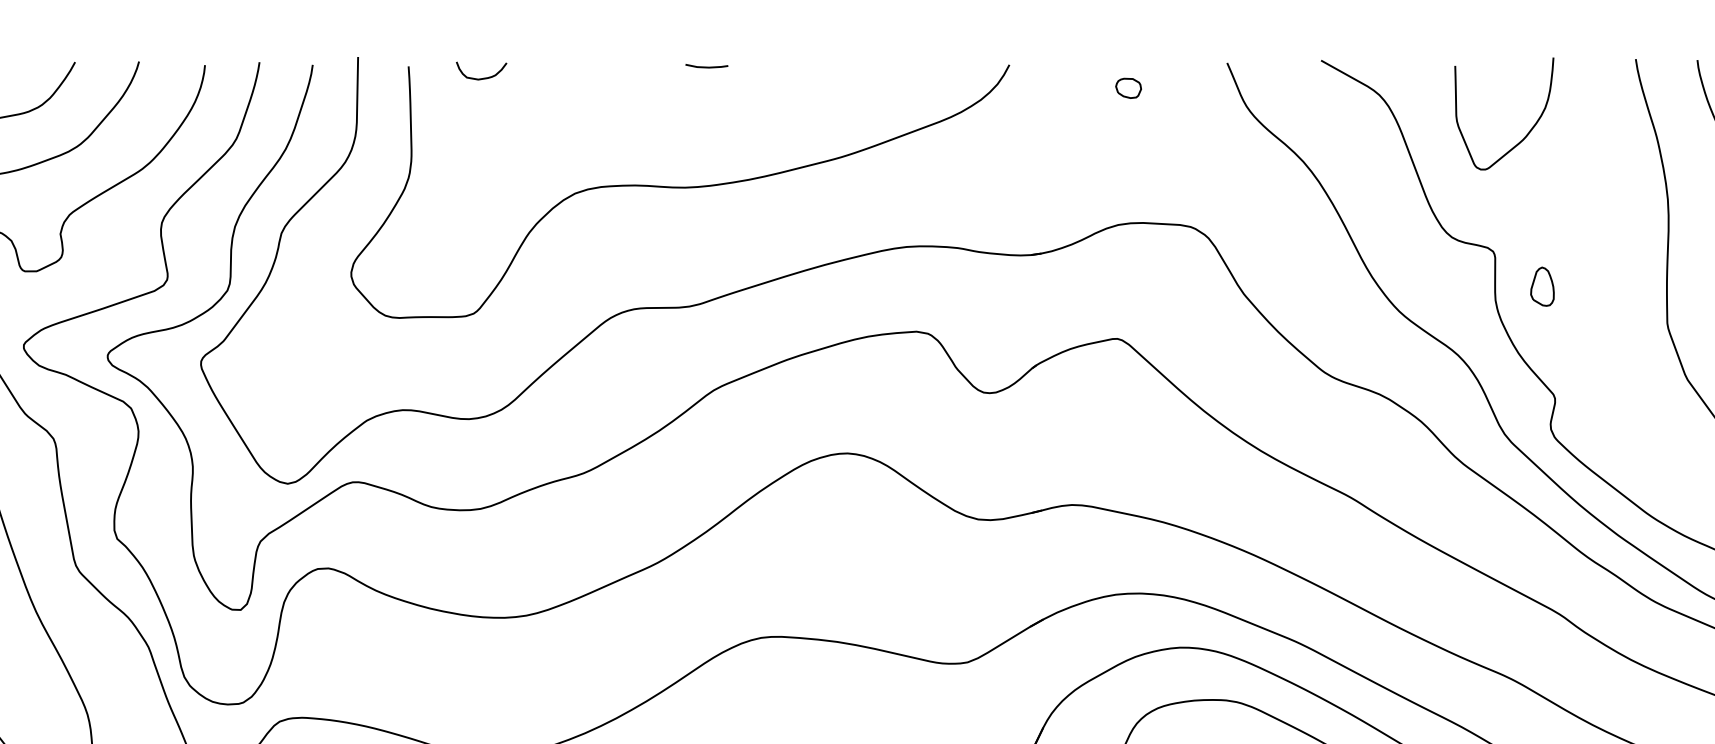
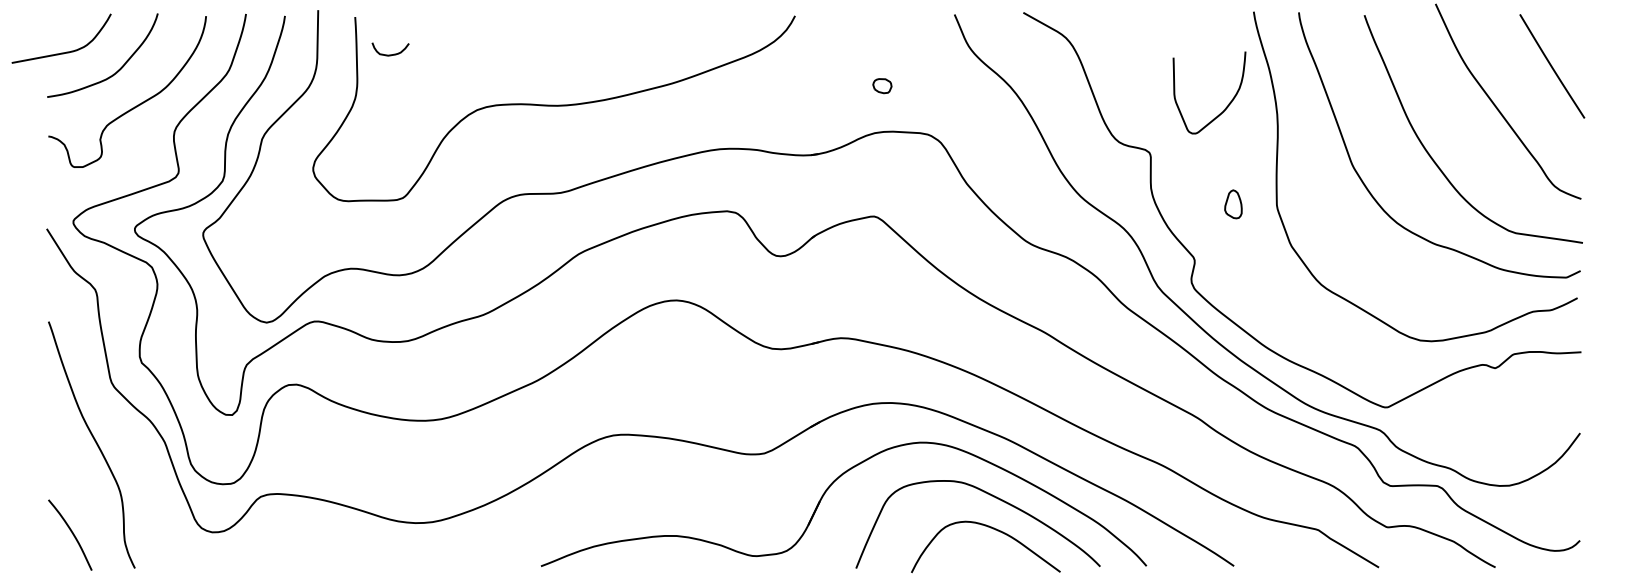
line: (705, 65) -> (572, 16), removed
curve: (481, 77) -> (390, 54), moved
part: (1128, 88) -> (882, 86), moved
curve: (1526, 133) -> (1225, 107), moved
part: (1542, 286) -> (1233, 204), moved

